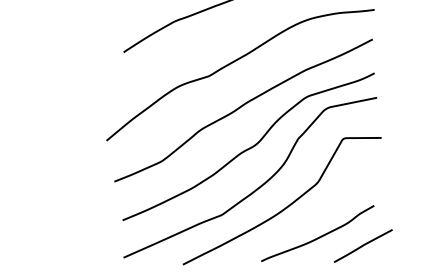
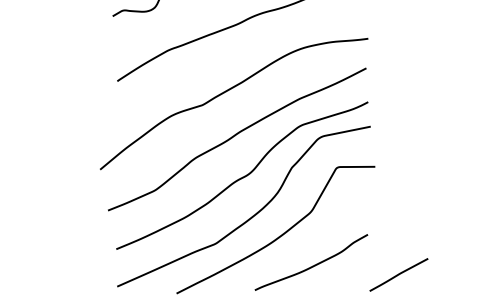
line: (362, 245) -> (398, 274), moved

